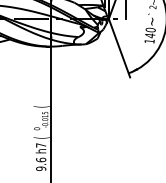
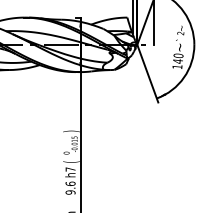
text: (42, 106) -> (71, 131), ( -> )

